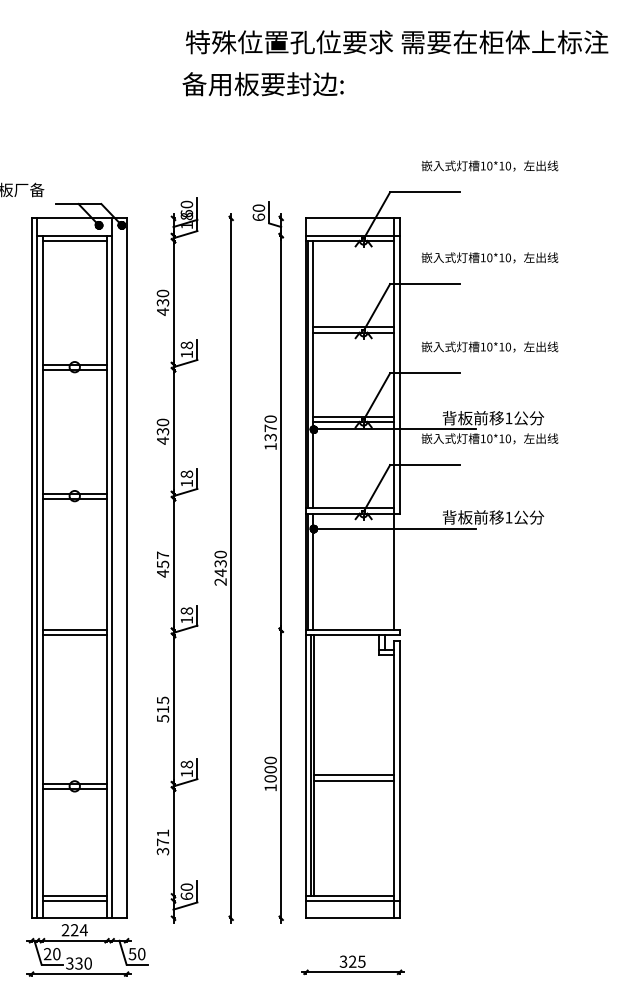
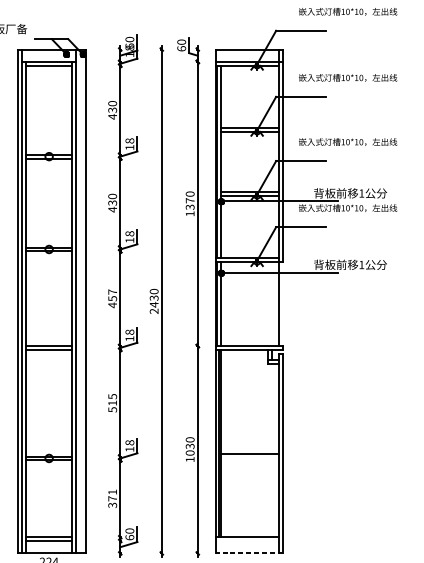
text: (270, 769) -> (190, 446), 1000 -> 1030
line: (353, 775) -> (249, 450), removed
line: (352, 900) -> (249, 540), removed
line: (352, 918) -> (249, 553), solid -> dashed

